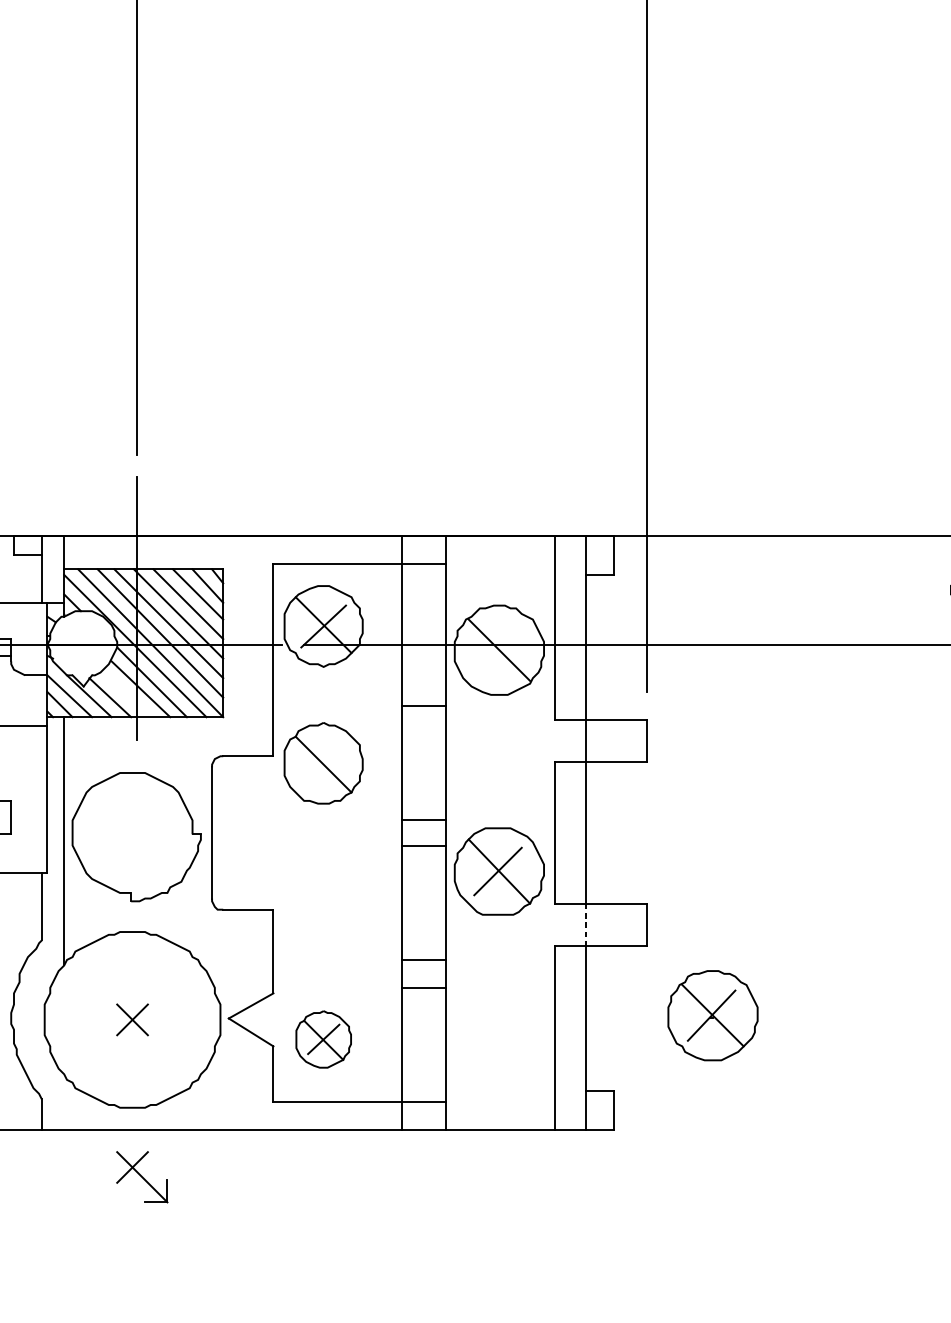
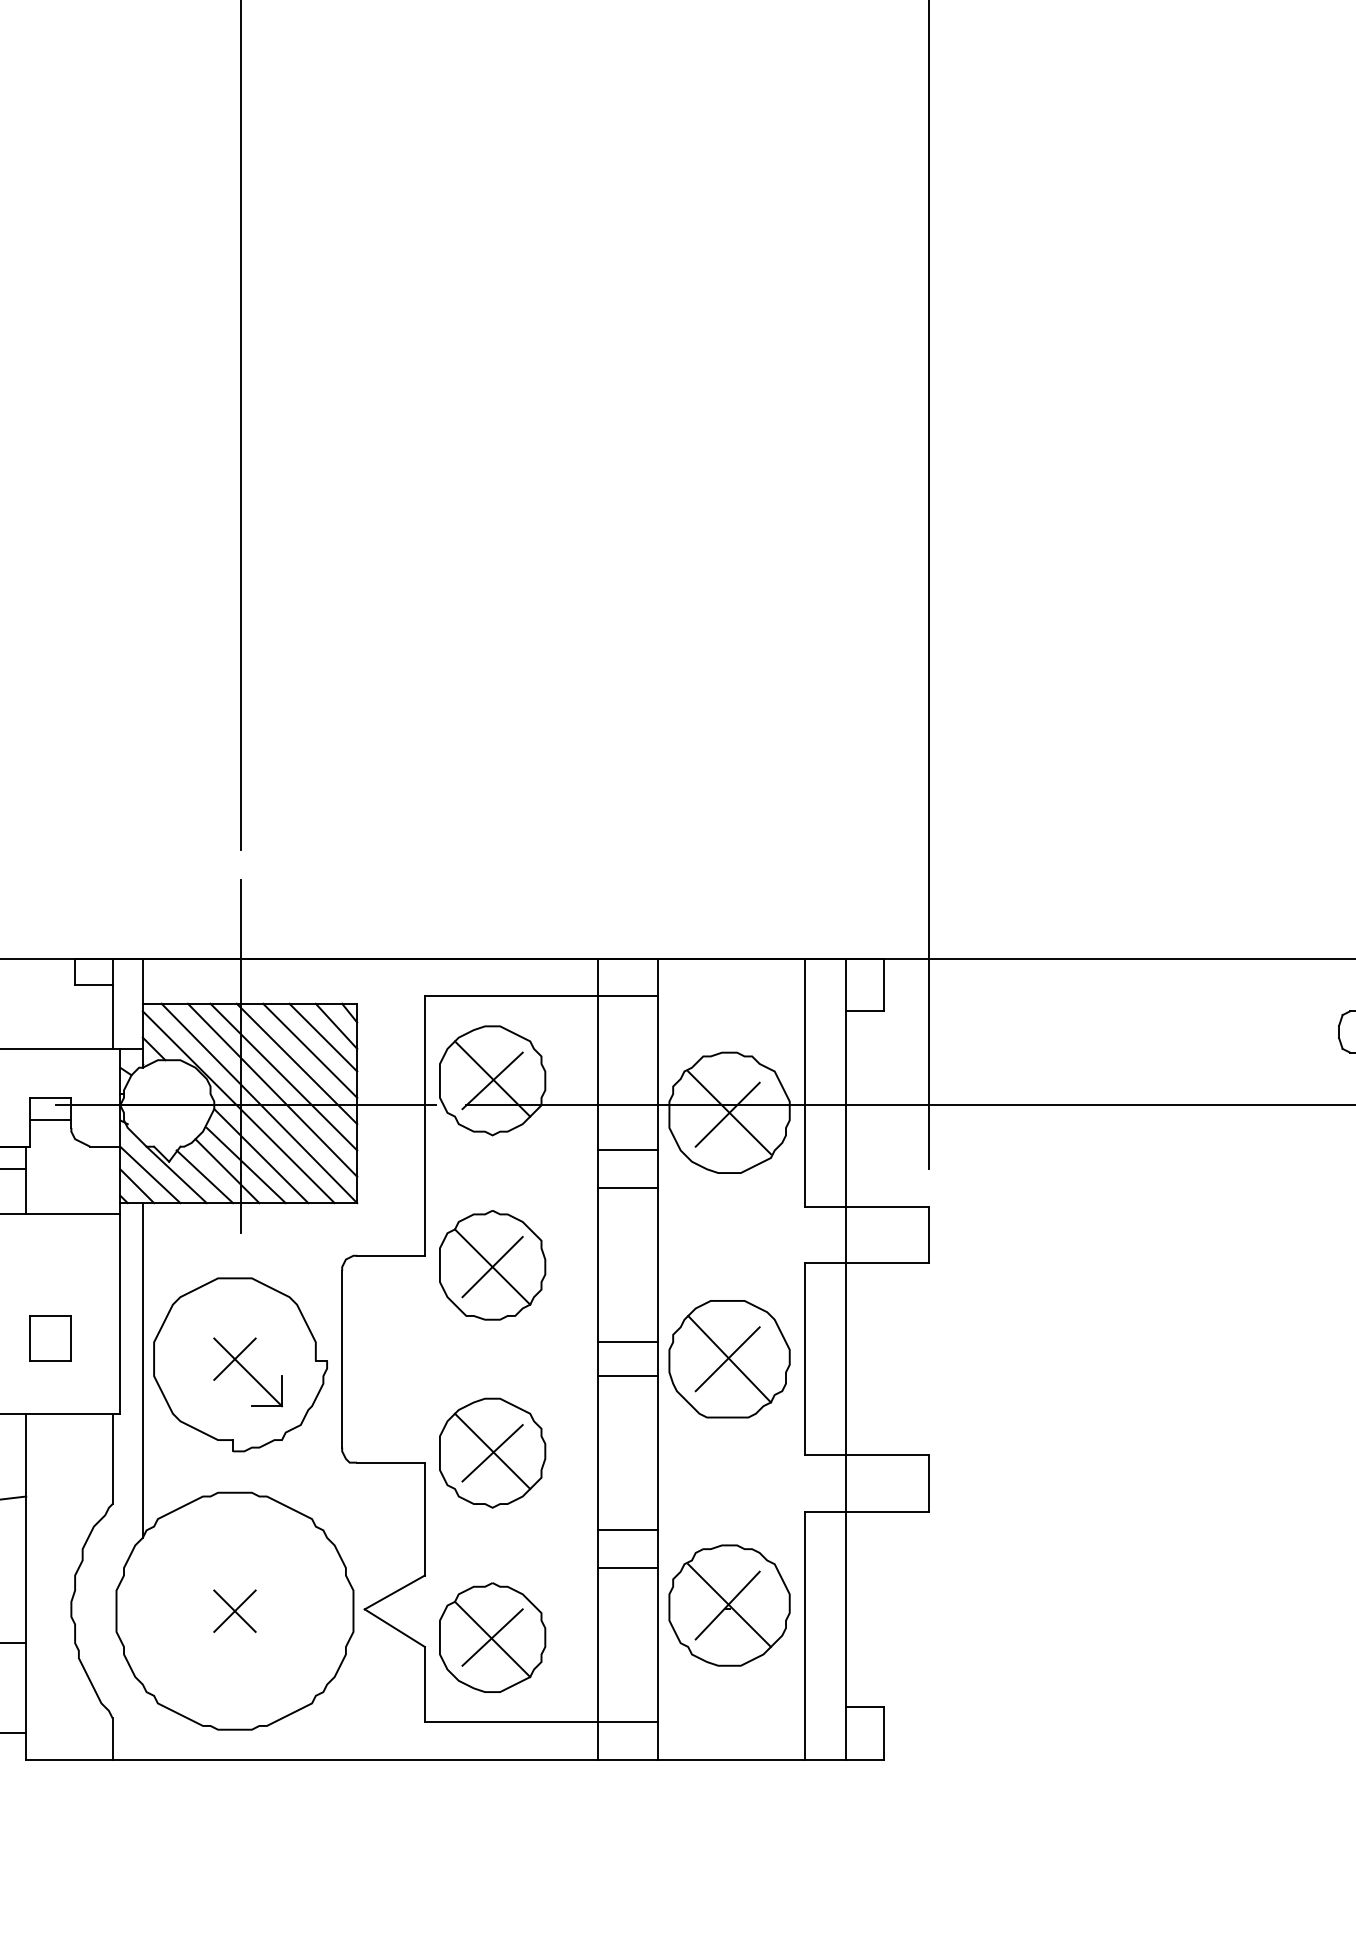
line: (497, 651) -> (727, 1114), added
line: (423, 678) -> (627, 1150), added
line: (127, 693) -> (227, 1171), added
line: (323, 764) -> (492, 1266), added
part: (499, 871) -> (729, 1359), moved
part: (323, 902) -> (492, 1452), added
line: (586, 924) -> (846, 1482), dashed -> solid
part: (712, 1015) -> (729, 1605), moved
part: (323, 1039) -> (492, 1637), size x1.43
part: (141, 1177) -> (247, 1372), moved

